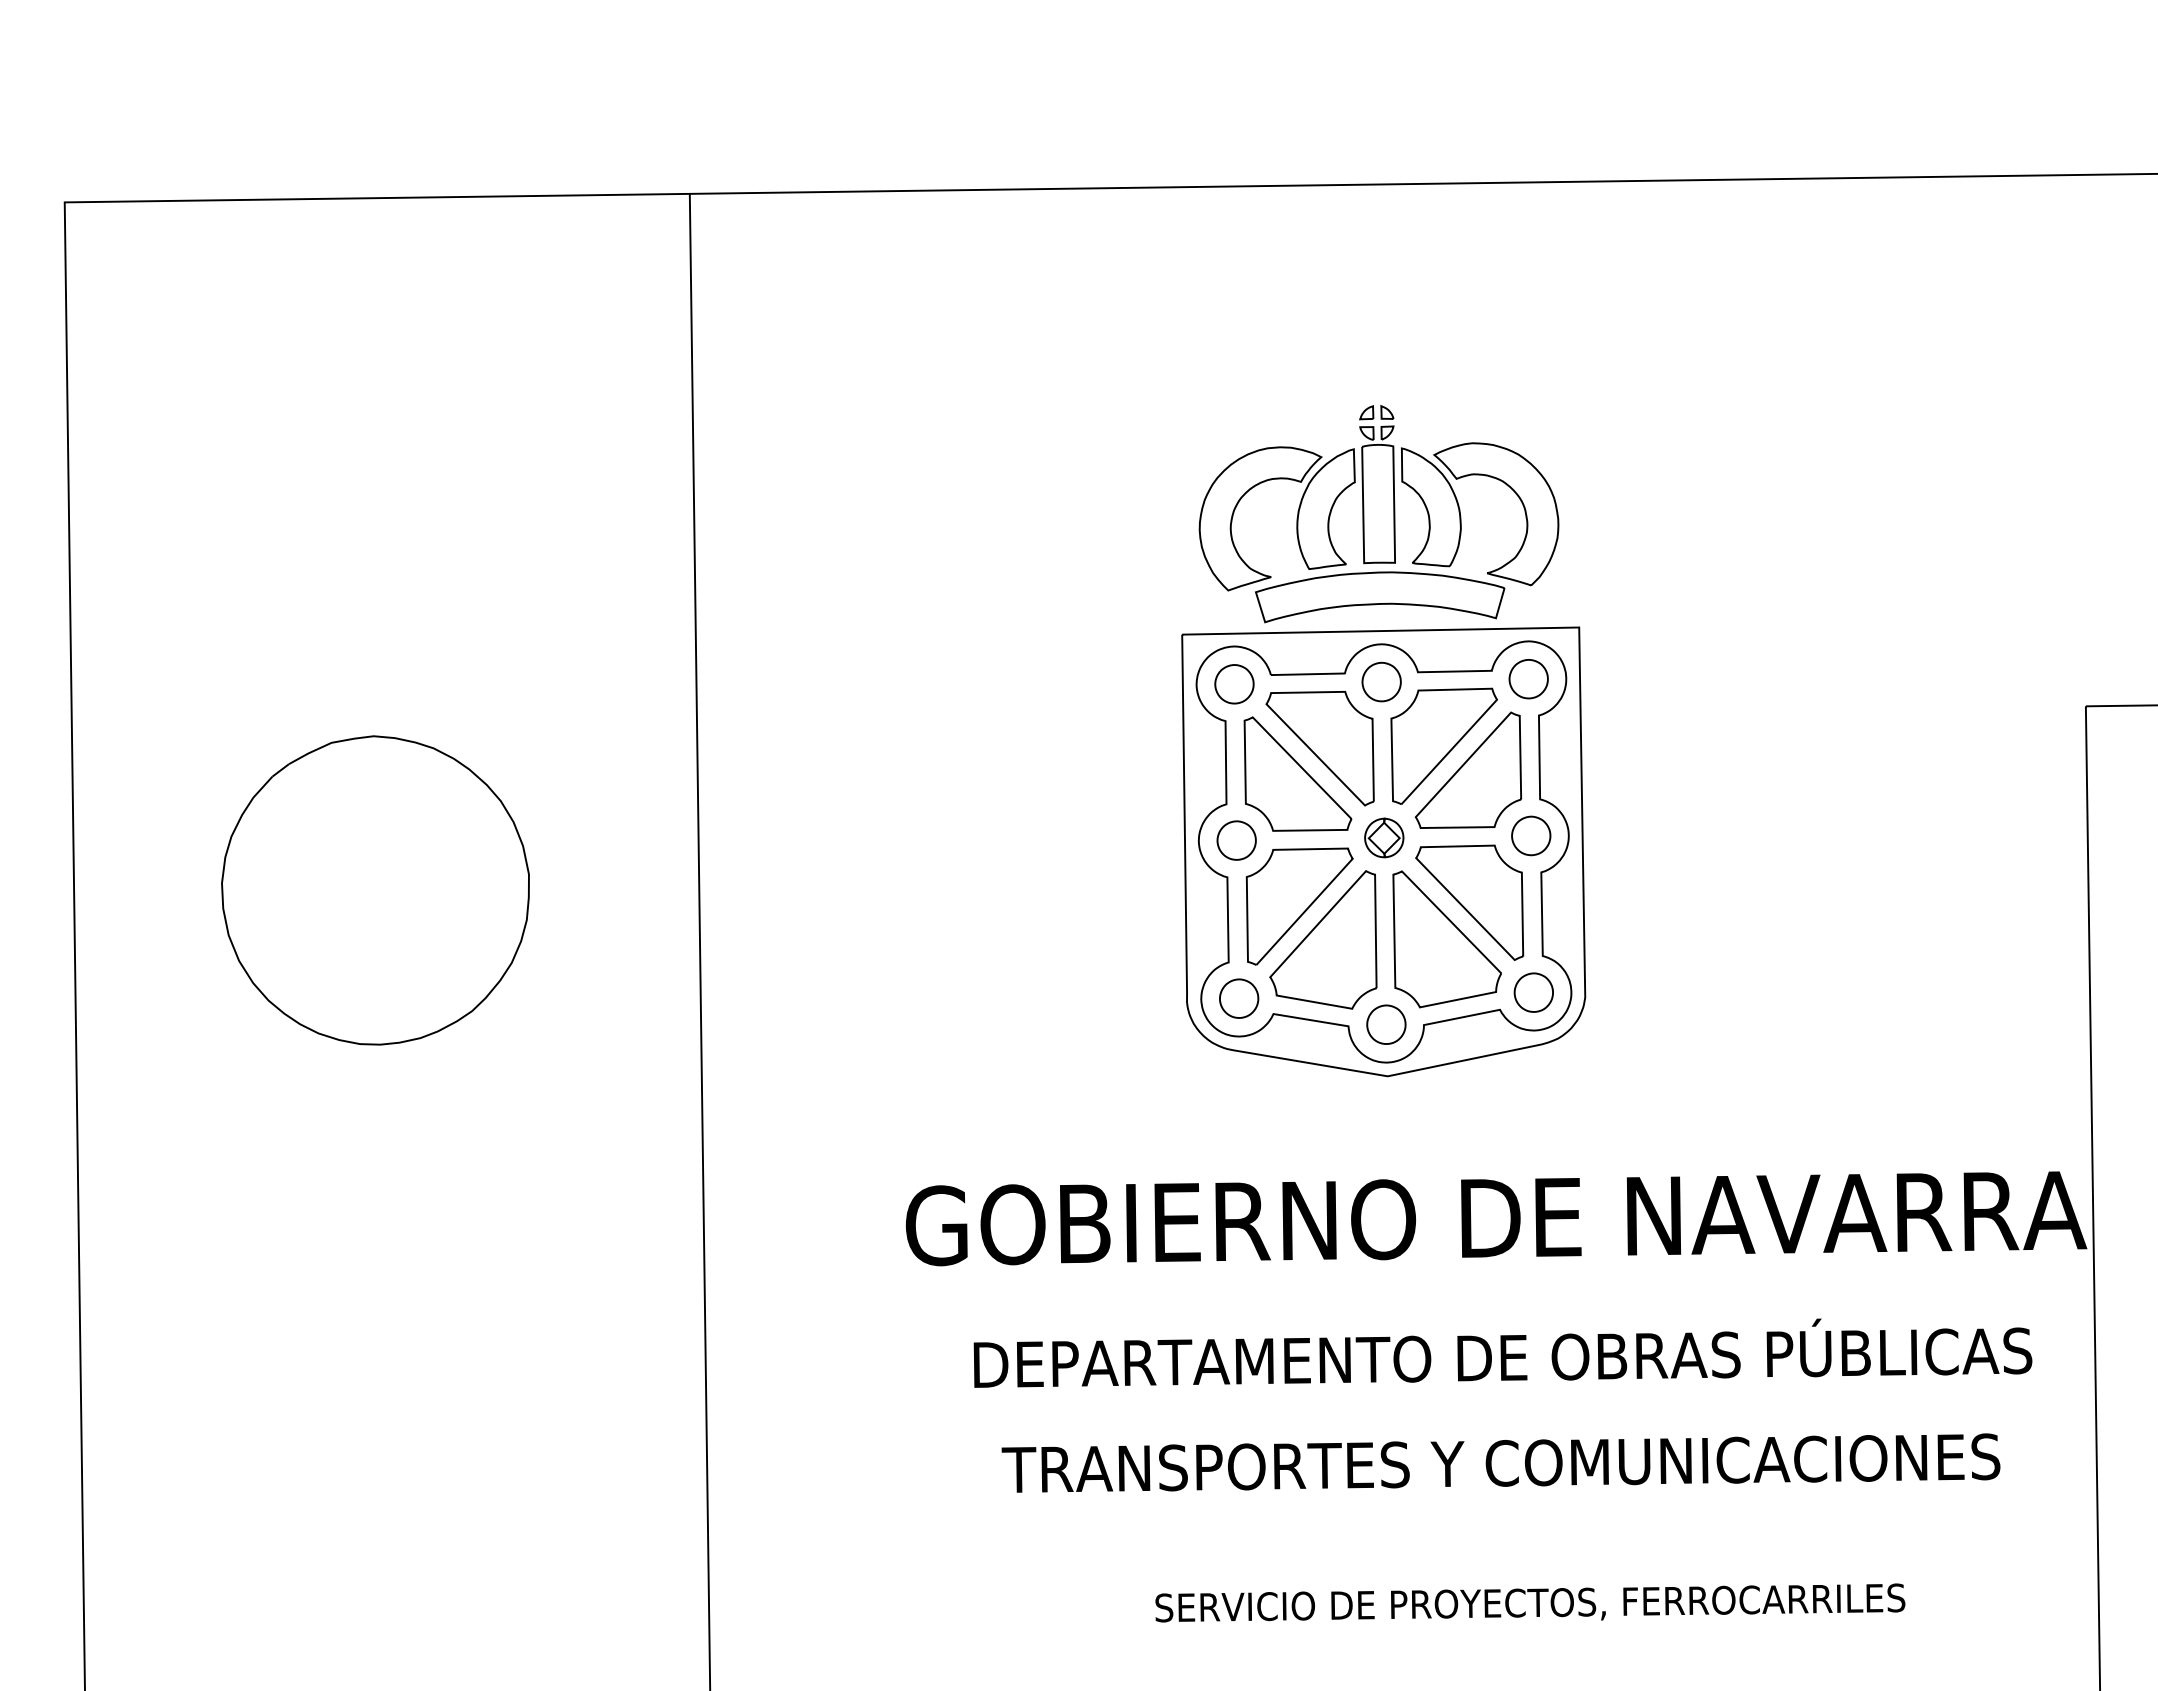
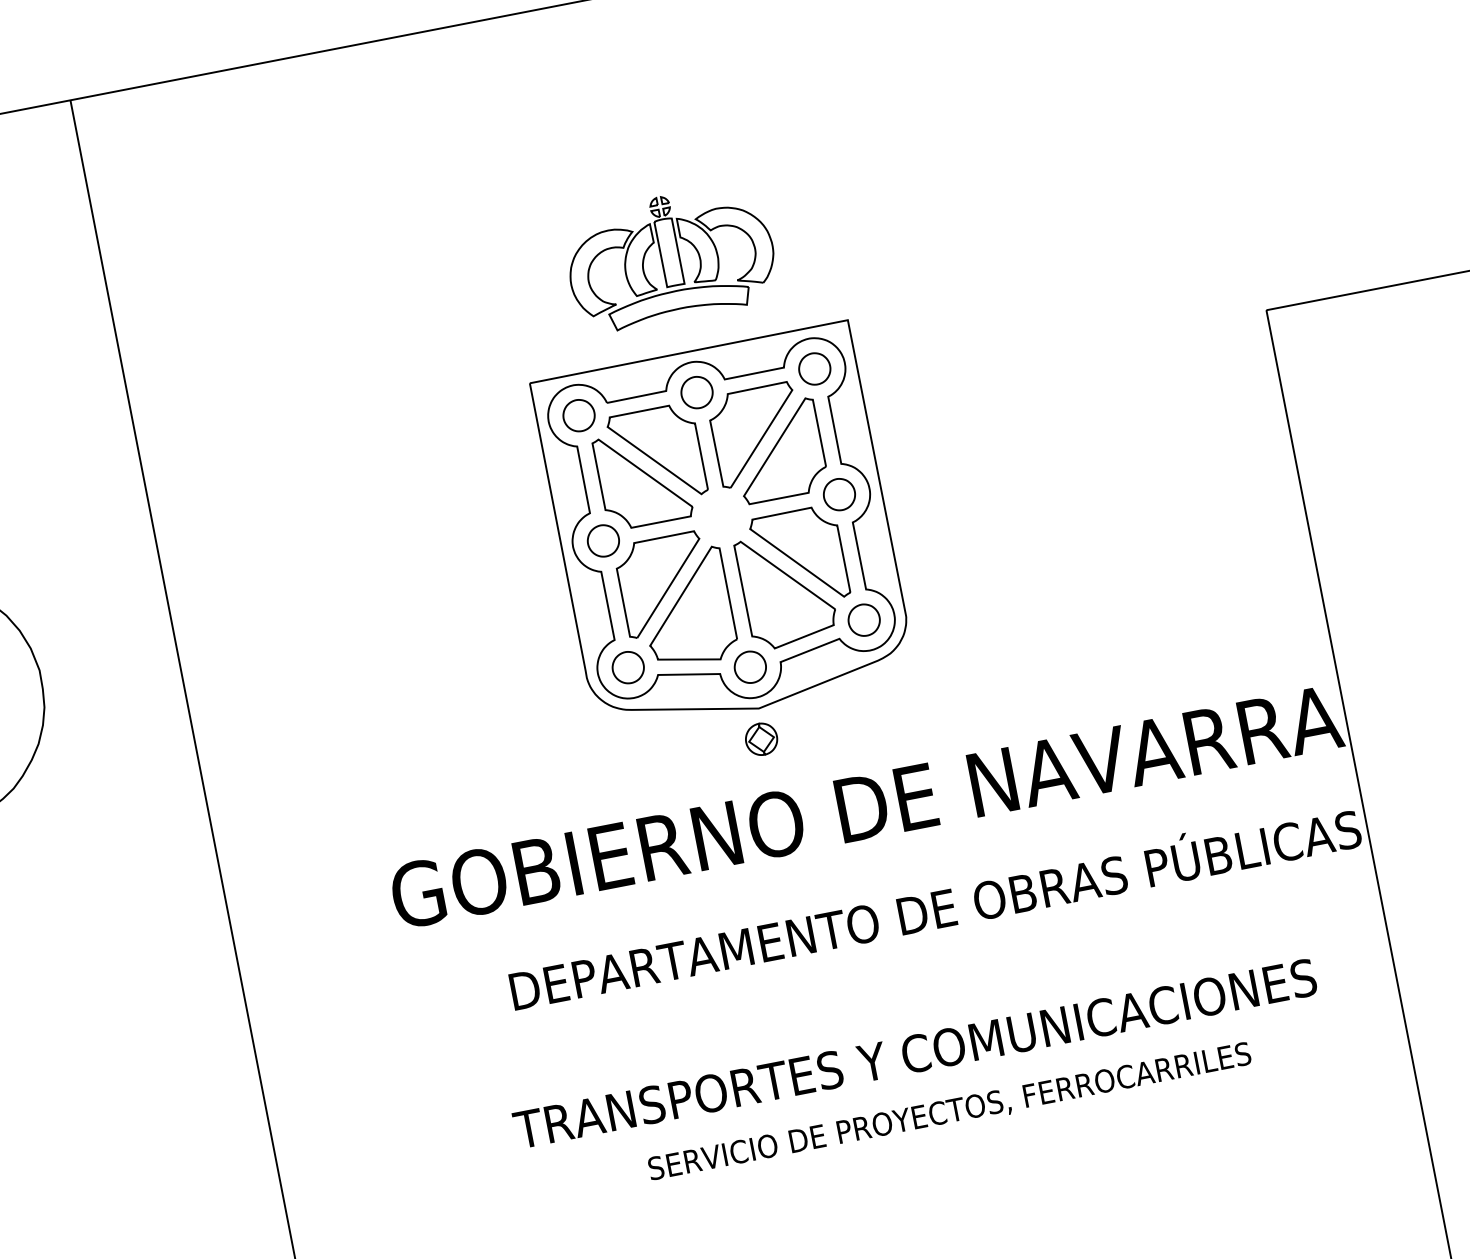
part: (1378, 514) -> (670, 258), size x0.7
part: (1384, 837) -> (761, 738), moved
text: (1502, 1352) -> (934, 906), moved
text: (1500, 1462) -> (914, 1053), moved

